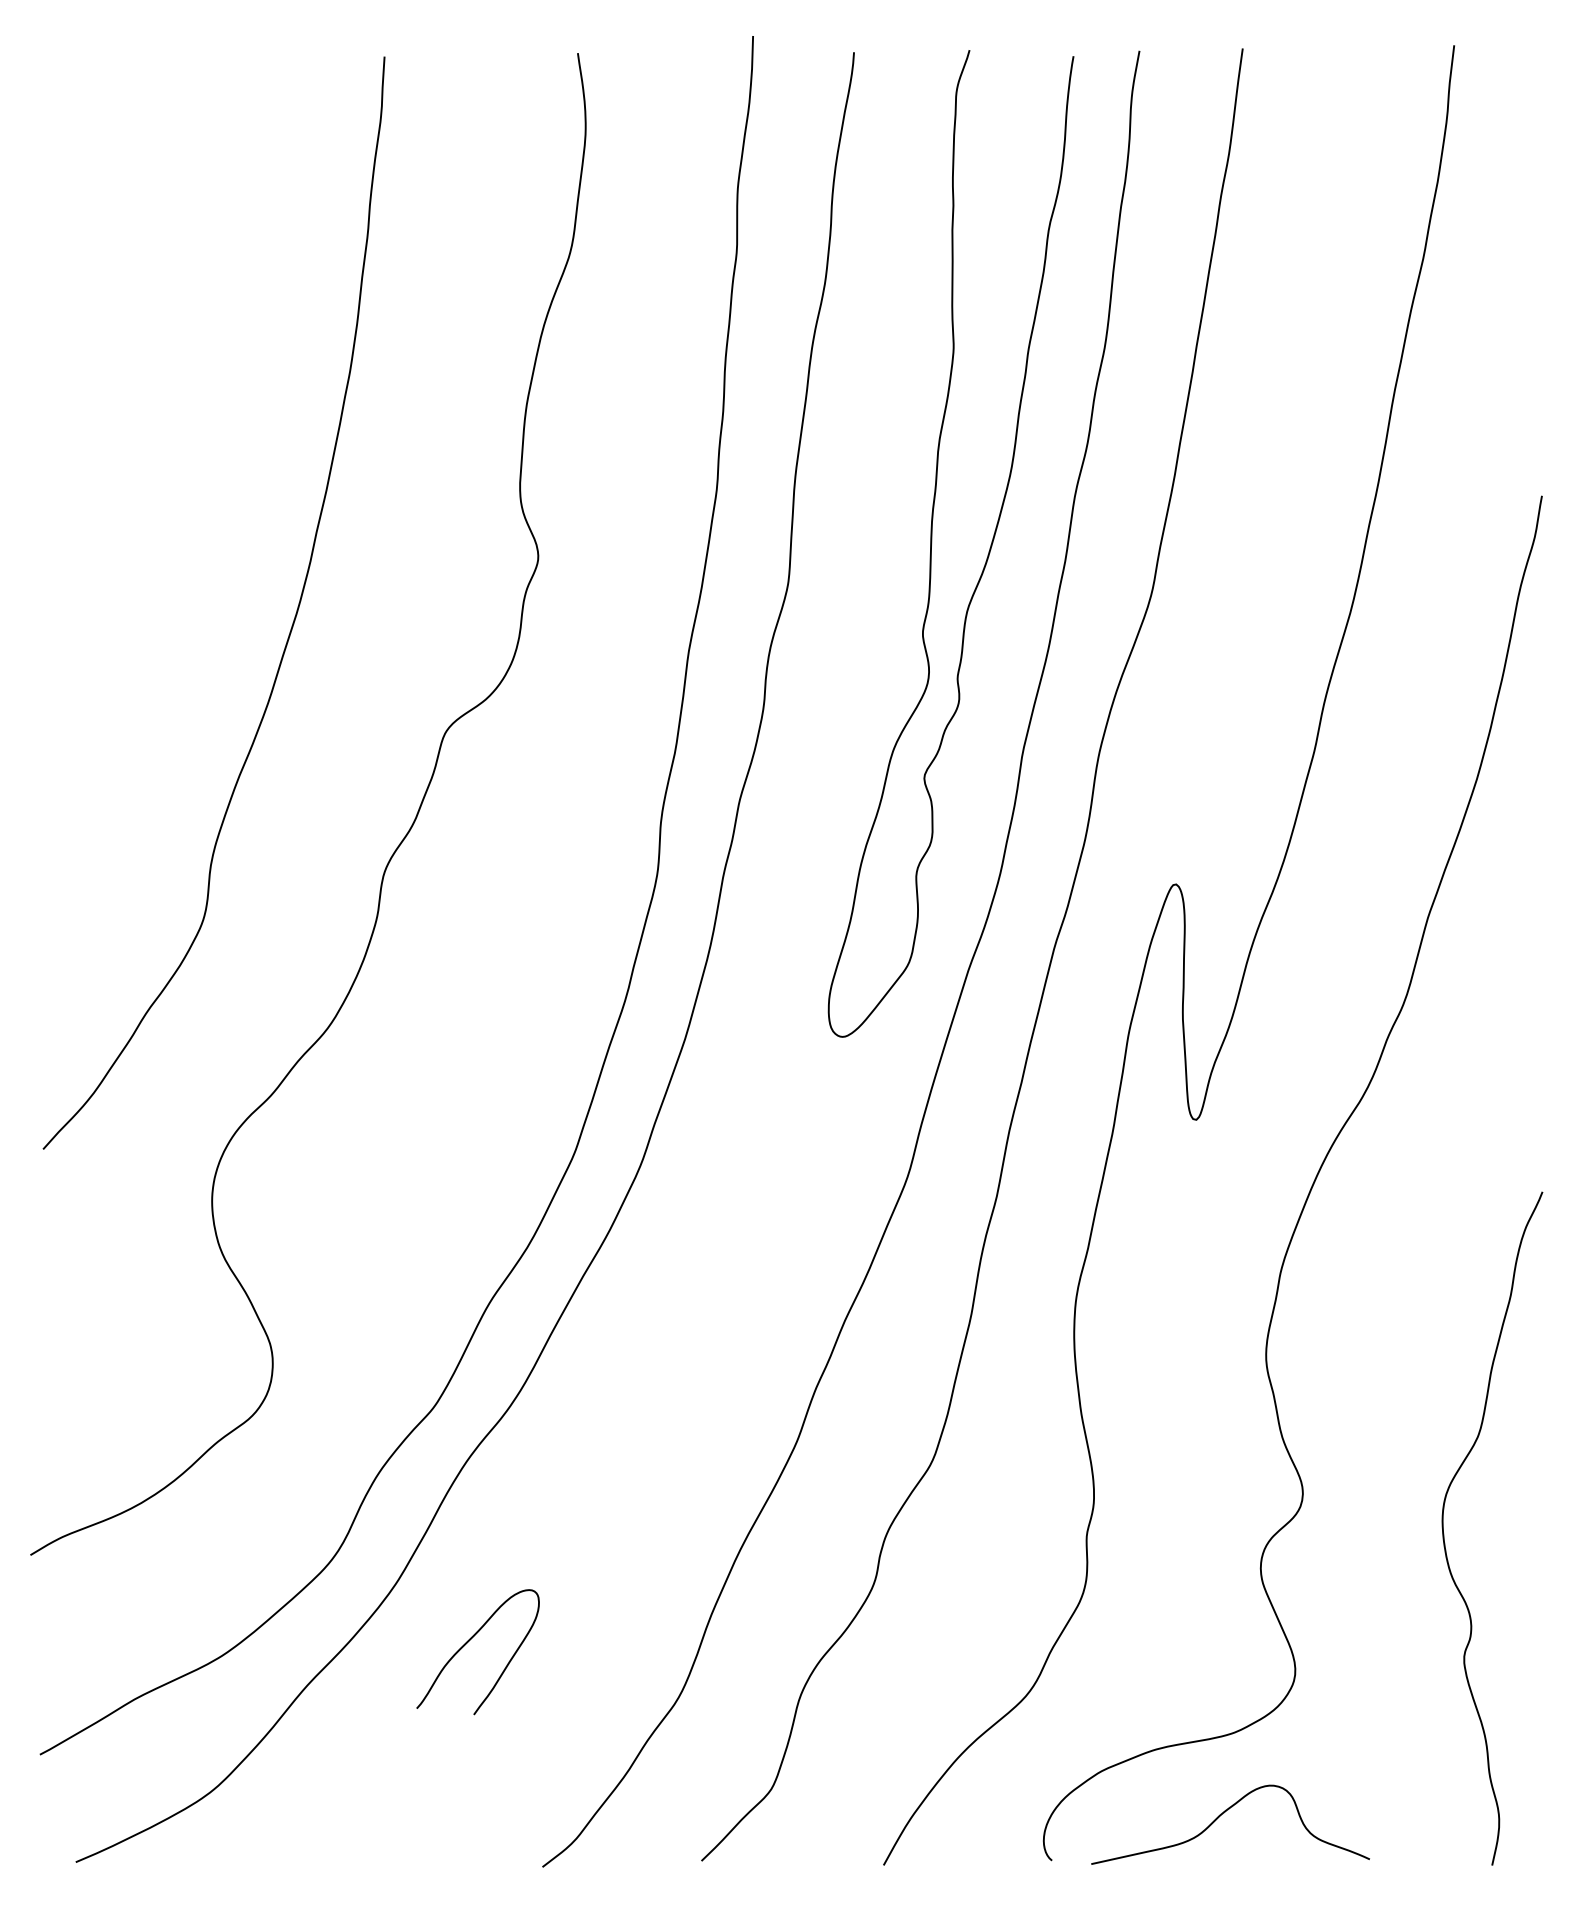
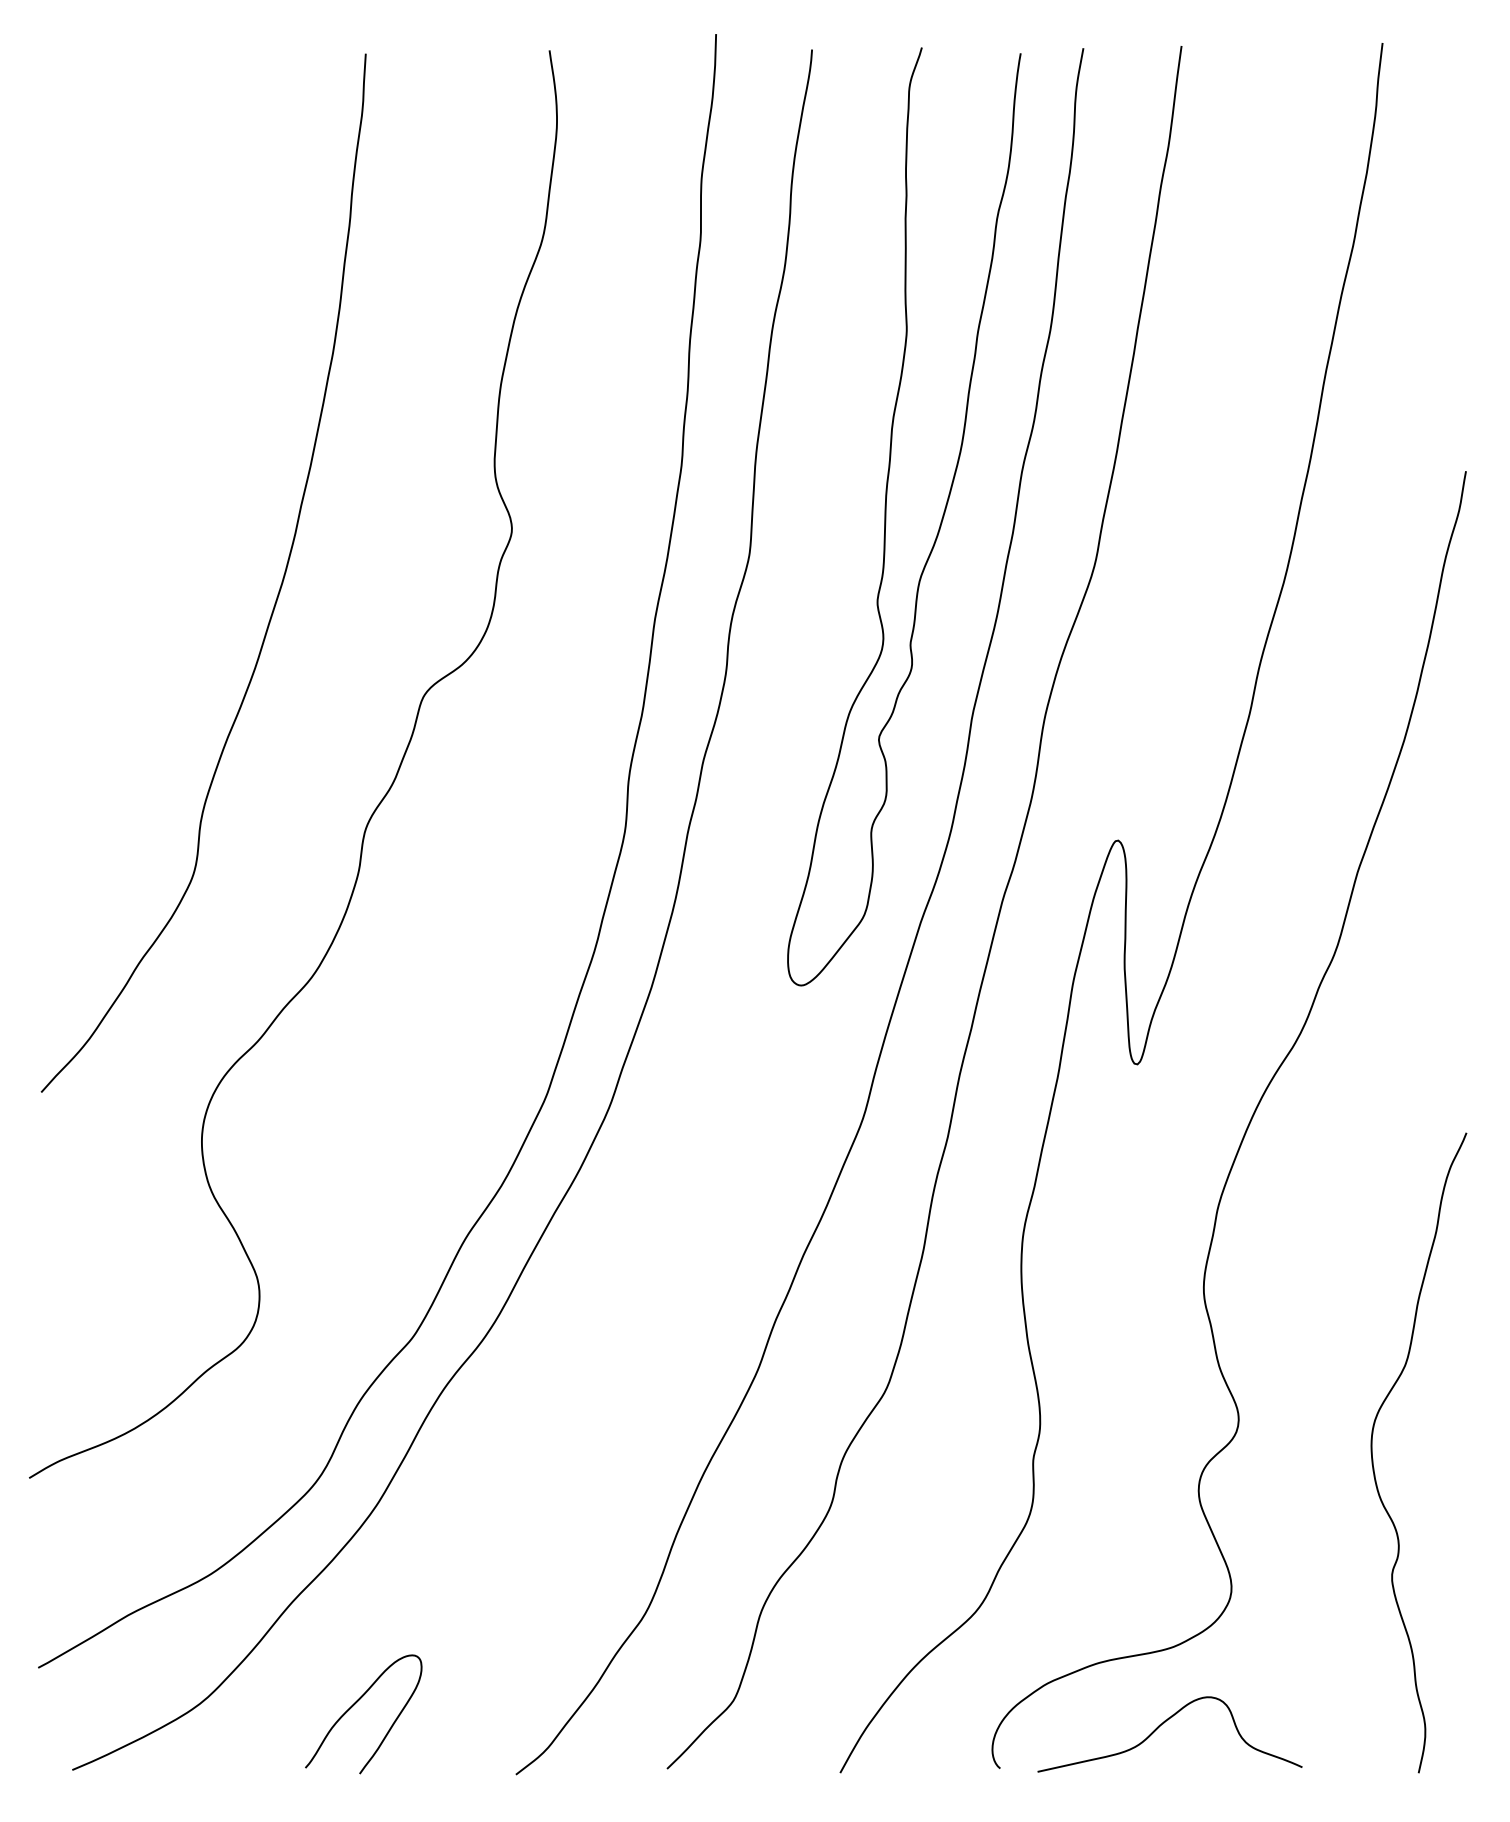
curve: (468, 1642) -> (354, 1705), moved

